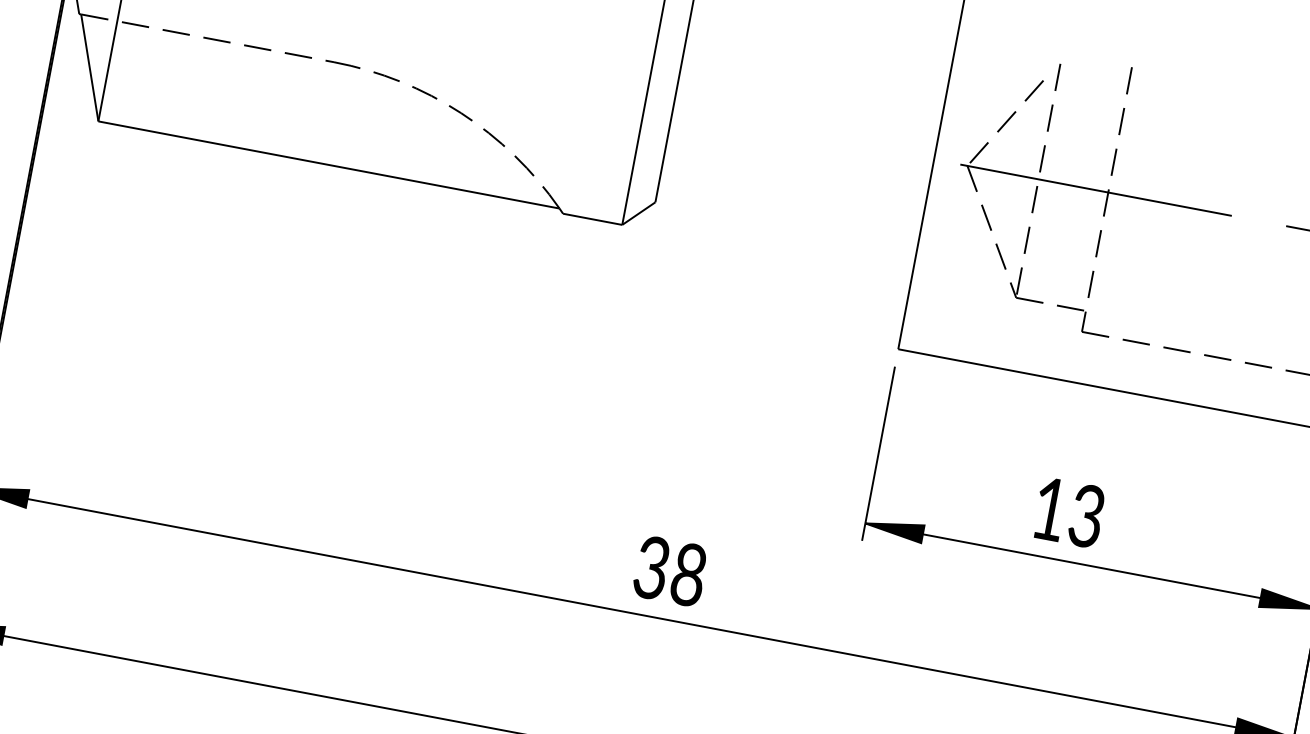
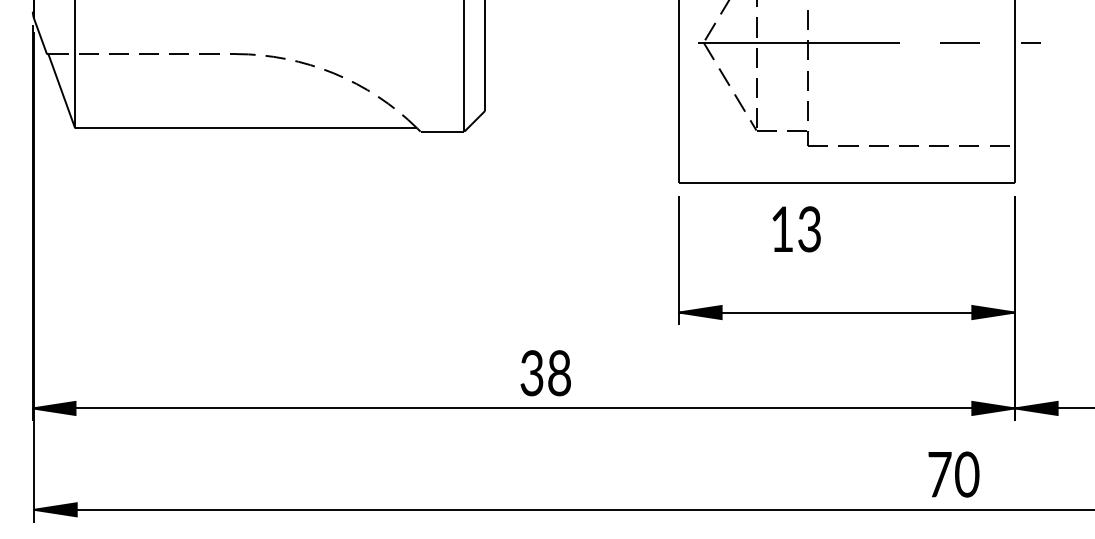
text: (1069, 512) -> (796, 229), moved

